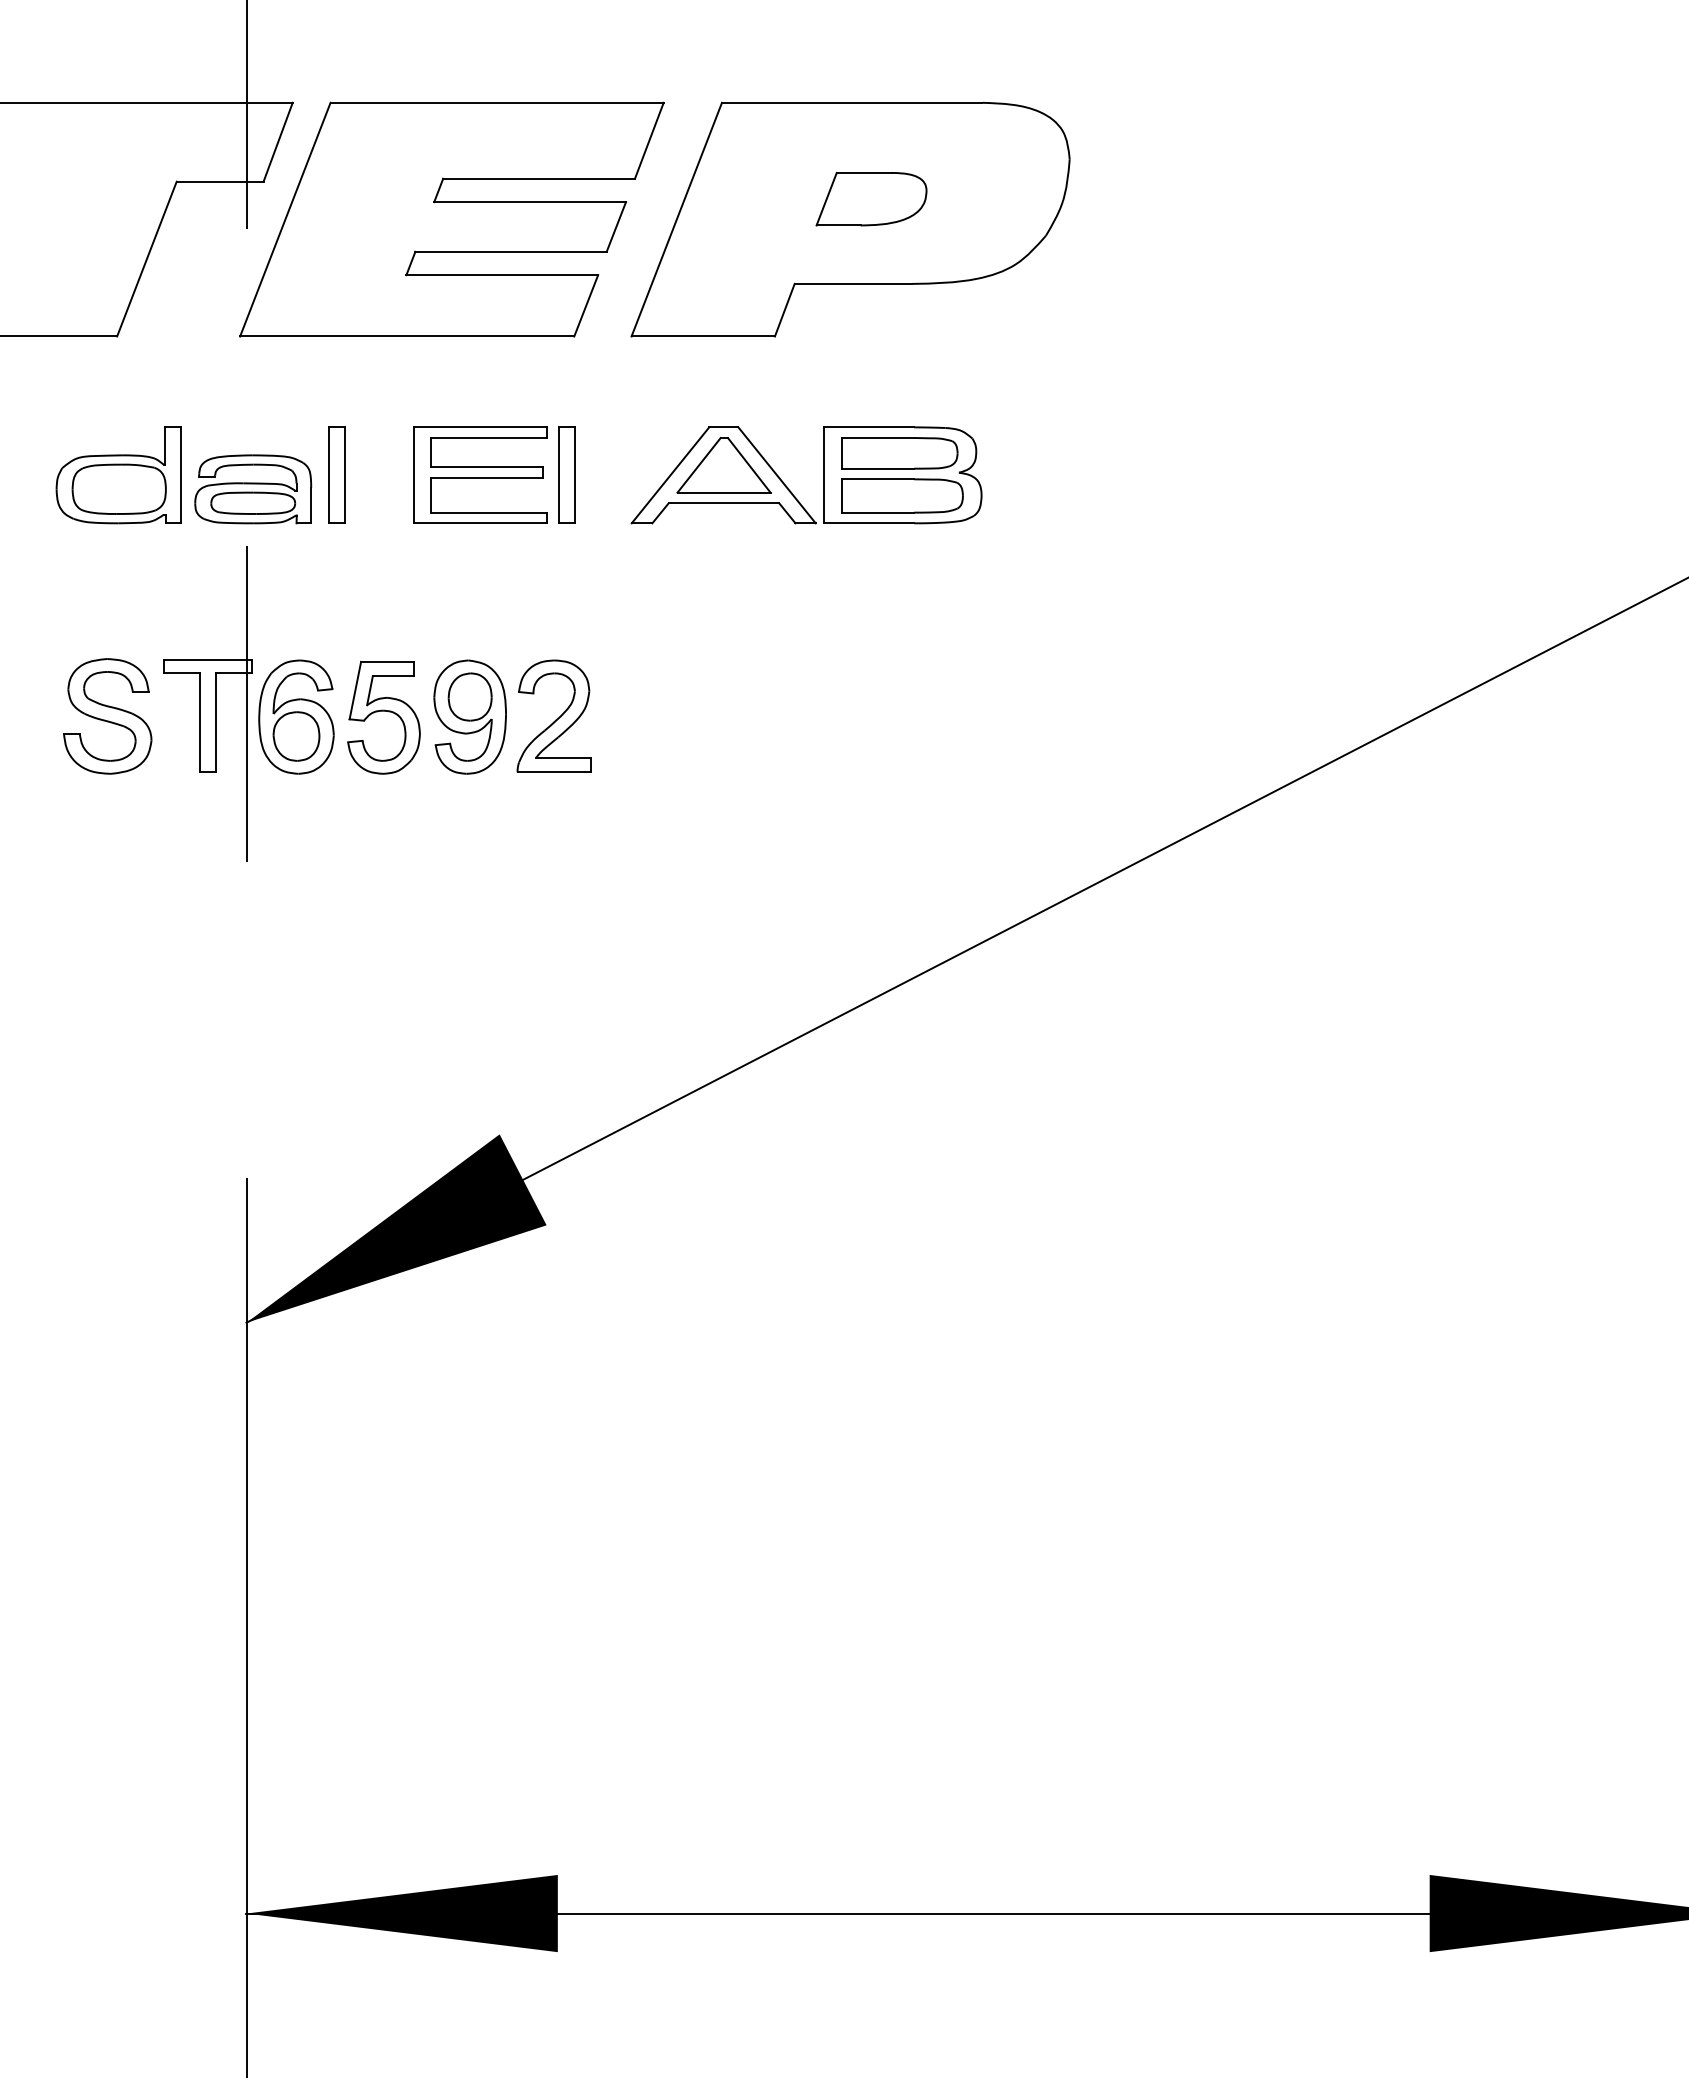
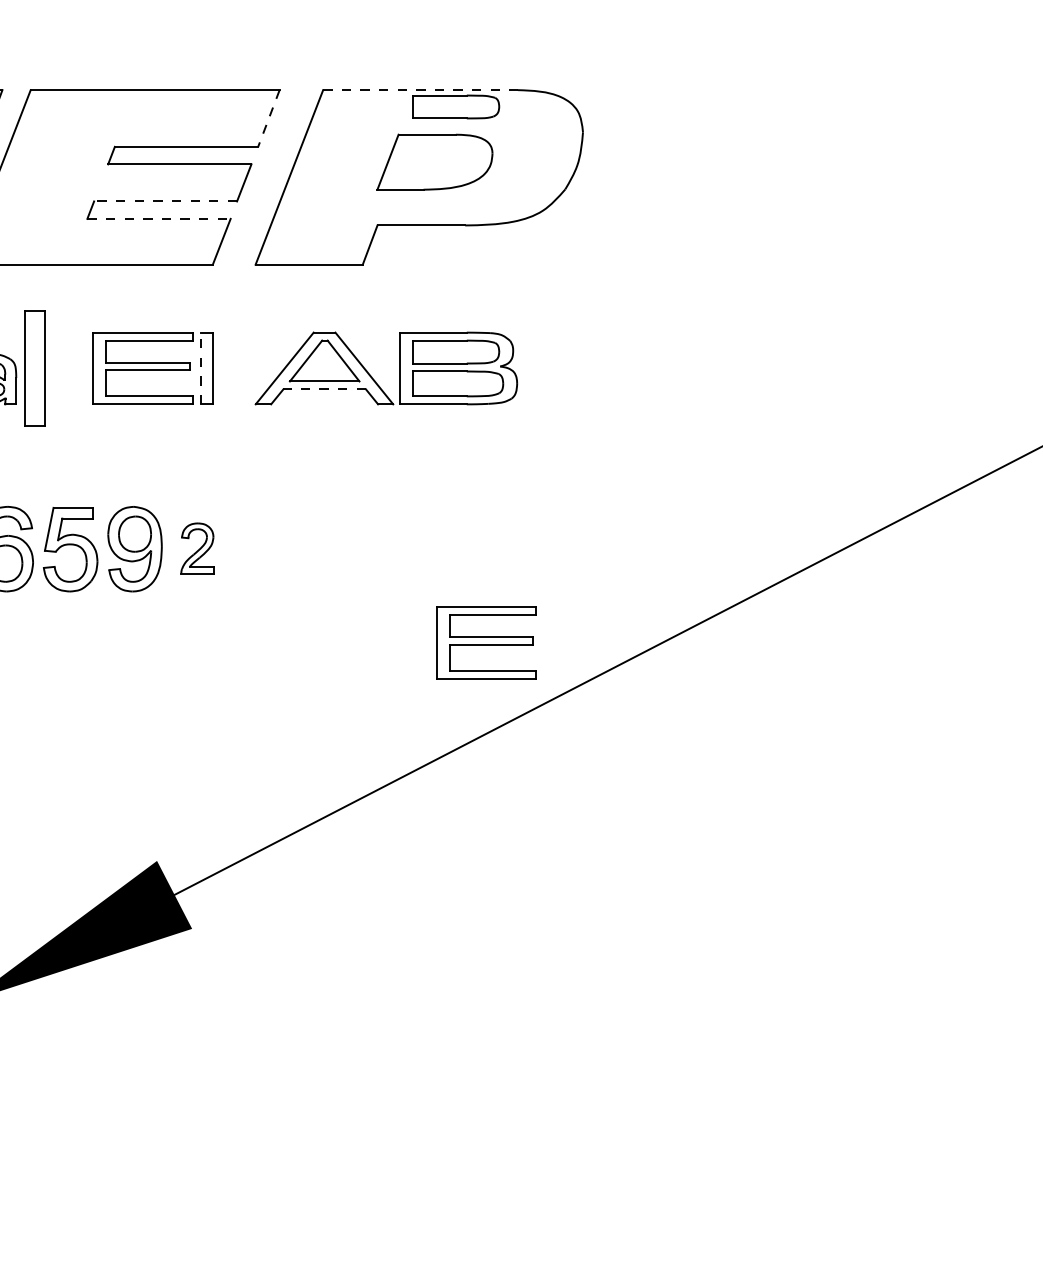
line: (852, 102) -> (420, 89), solid -> dashed
part: (899, 125) -> (455, 107), added
line: (649, 140) -> (269, 118), solid -> dashed
part: (871, 198) -> (434, 161), size x1.4
line: (511, 251) -> (165, 201), solid -> dashed
line: (502, 275) -> (159, 219), solid -> dashed
part: (336, 474) -> (35, 367), size x1.6
line: (559, 475) -> (201, 368), solid -> dashed
line: (723, 503) -> (324, 389), solid -> dashed
part: (553, 715) -> (197, 547), size x0.6
part: (940, 841) -> (486, 642), added

